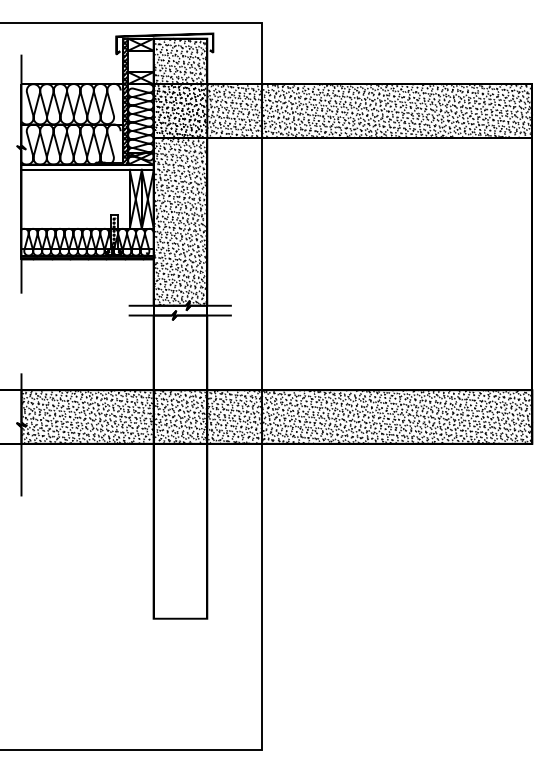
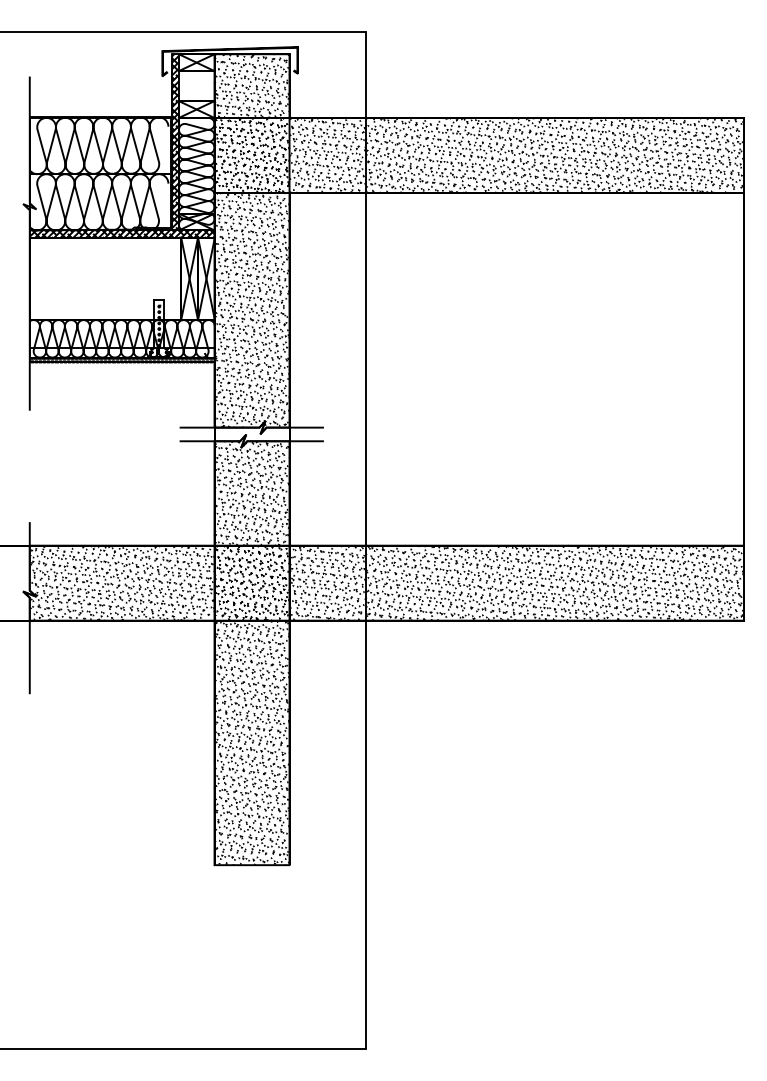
hatch: (87, 166) -> (121, 233), added
hatch: (180, 465) -> (251, 650), added

